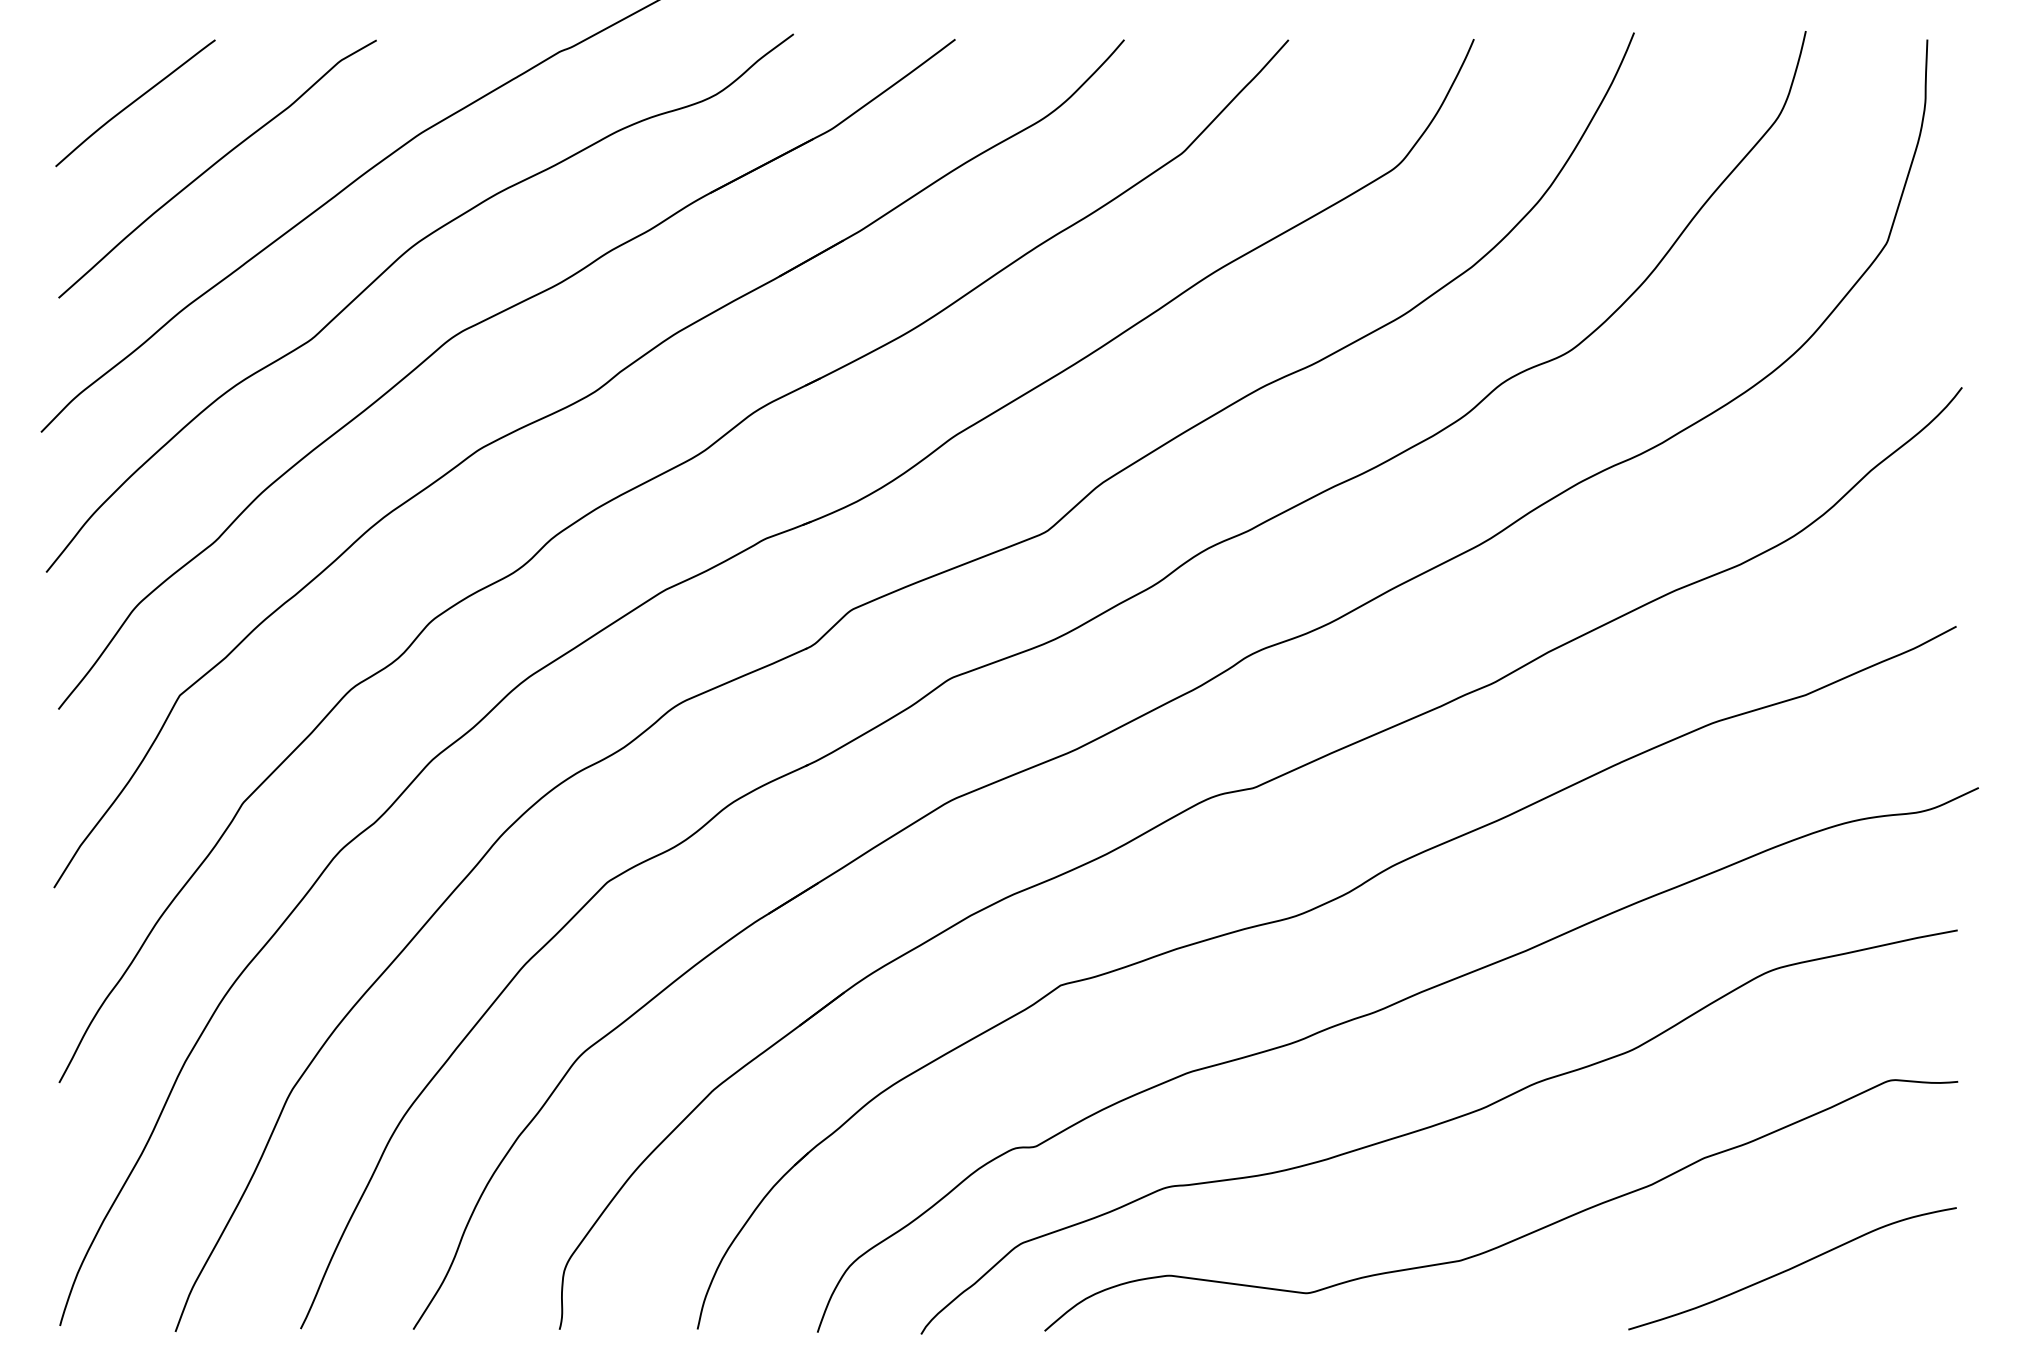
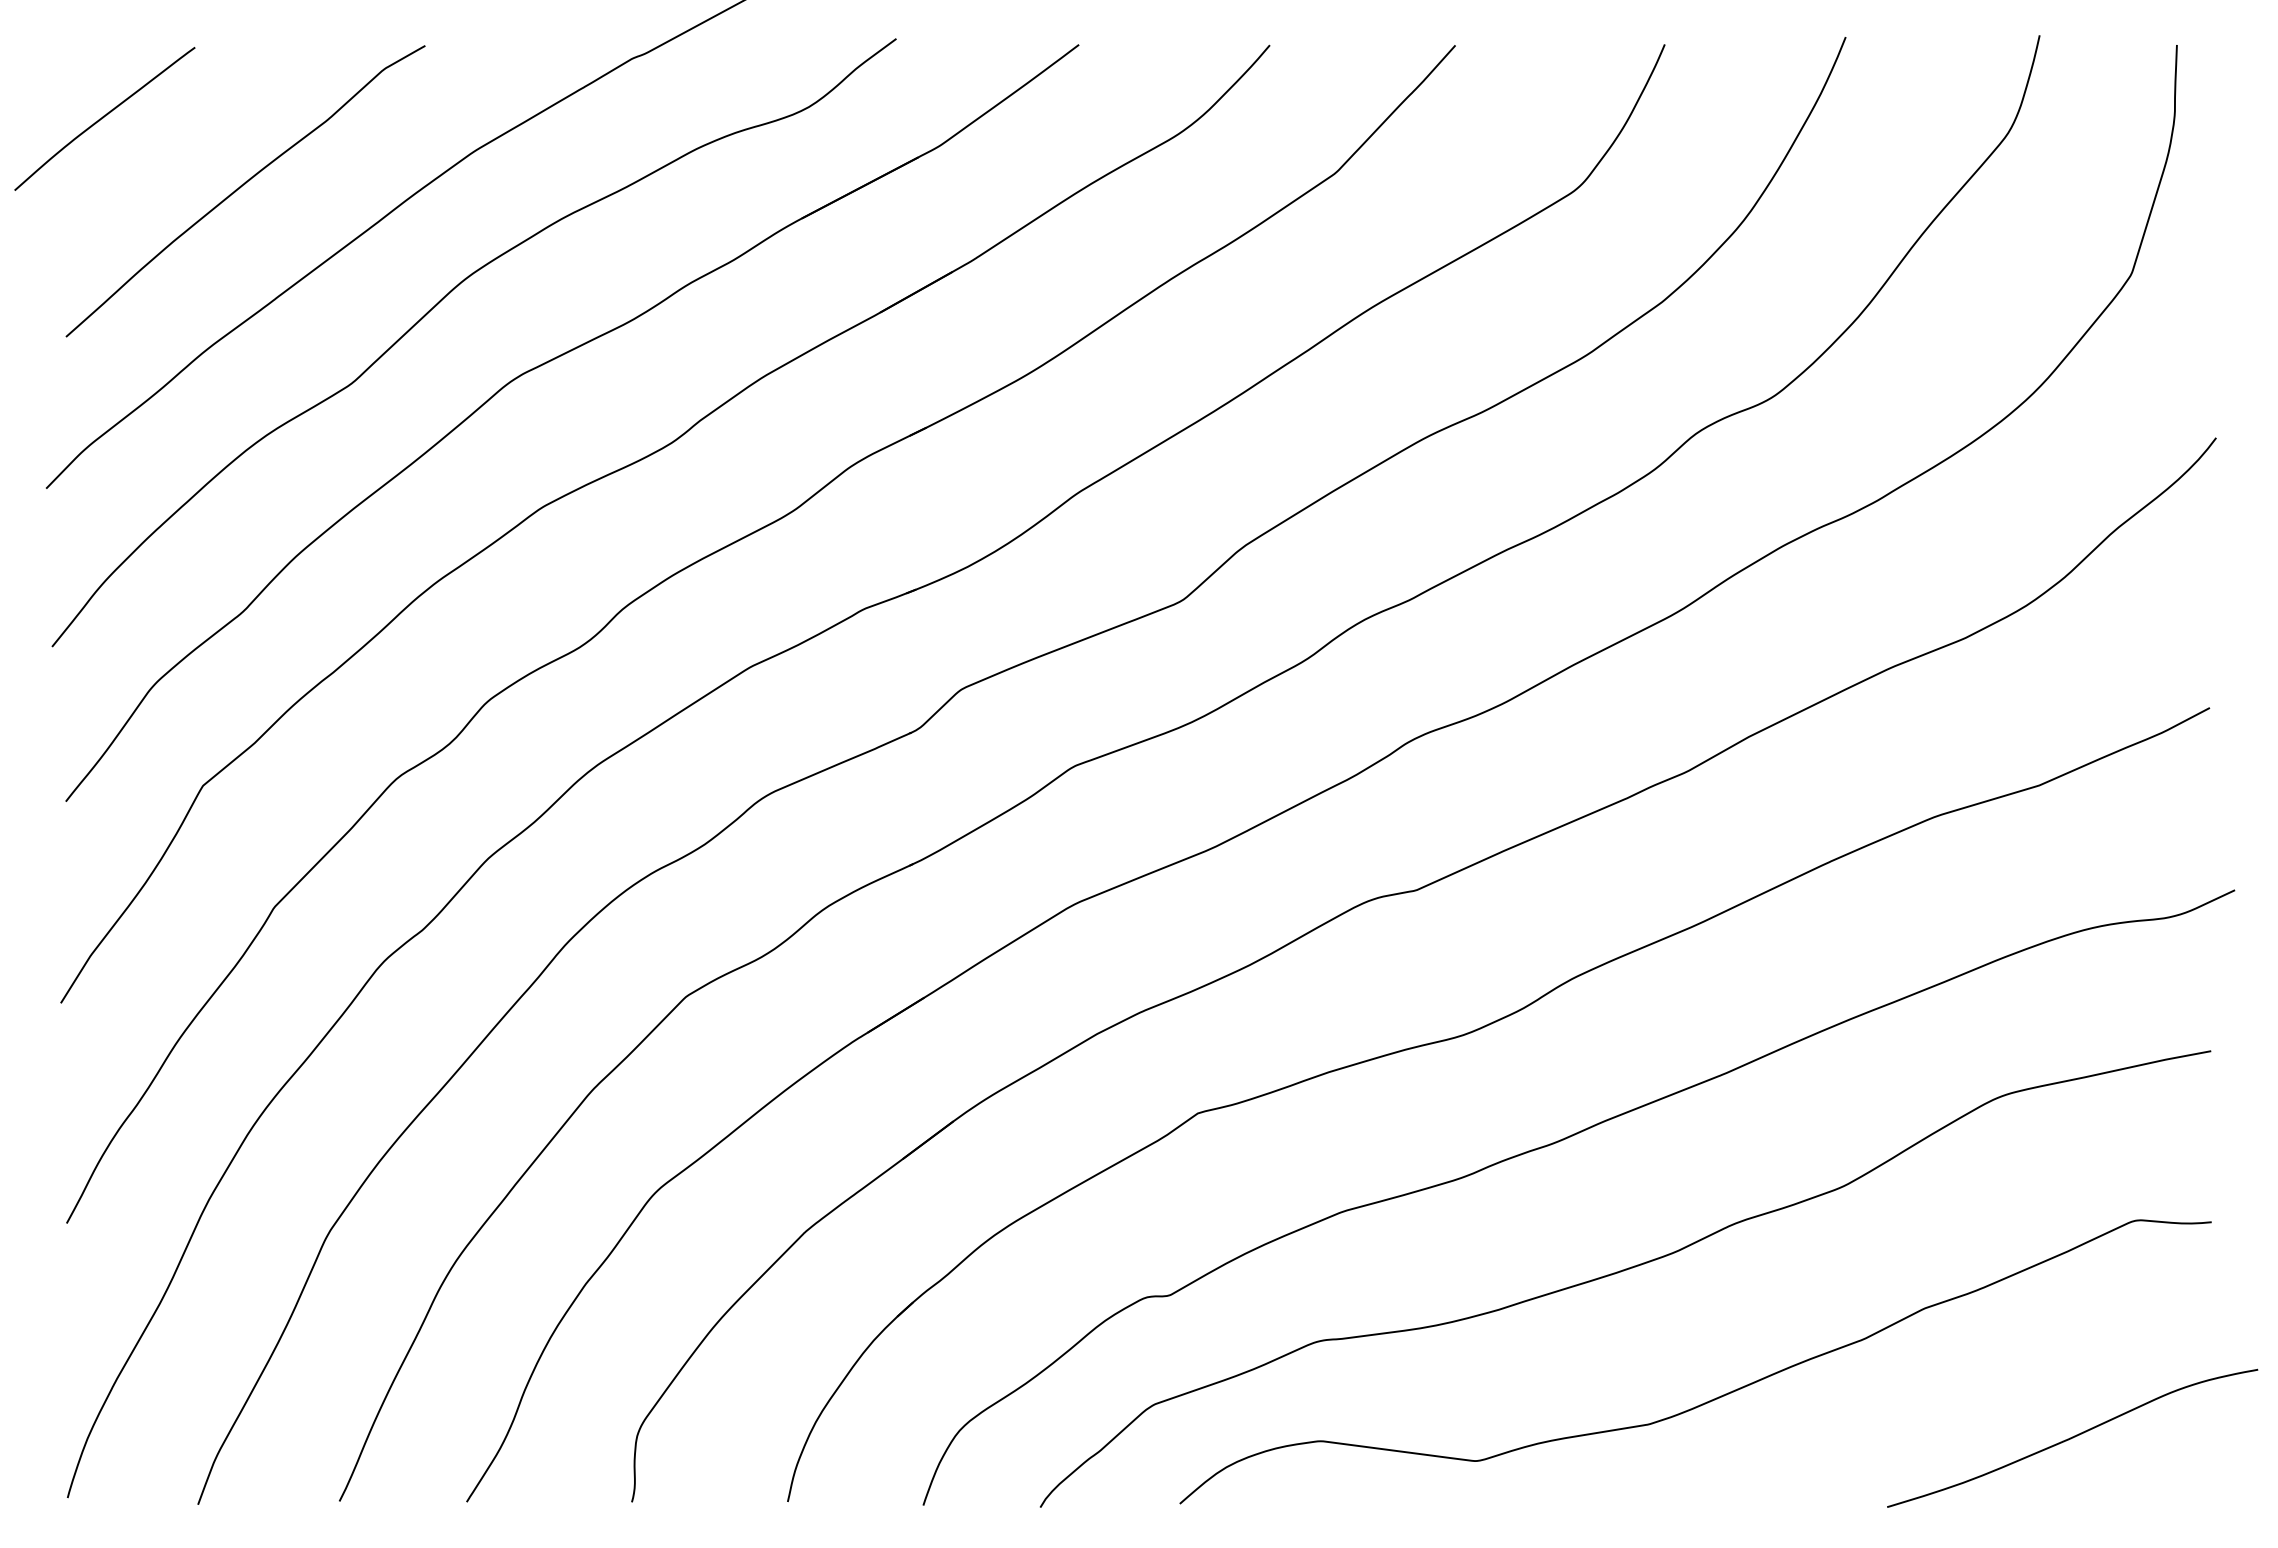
curve: (135, 102) -> (104, 117), moved
curve: (1792, 1267) -> (2072, 1437), moved

